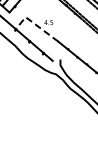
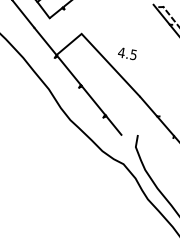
line: (34, 23) -> (97, 50), dashed -> solid

